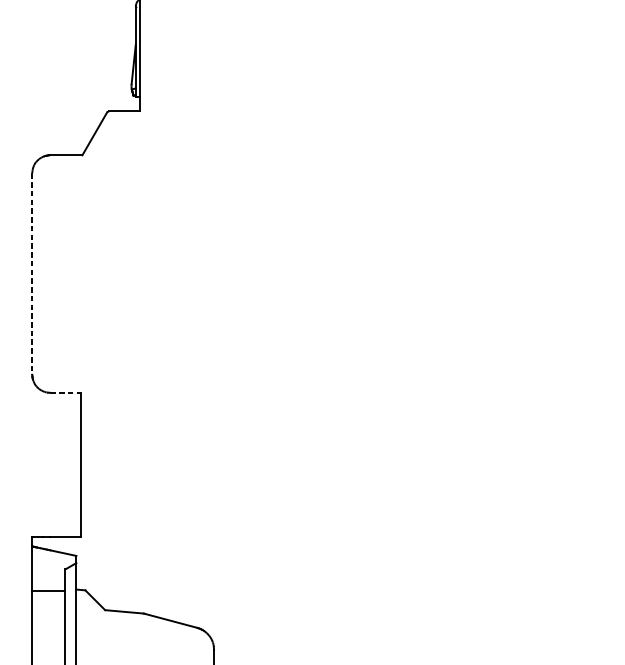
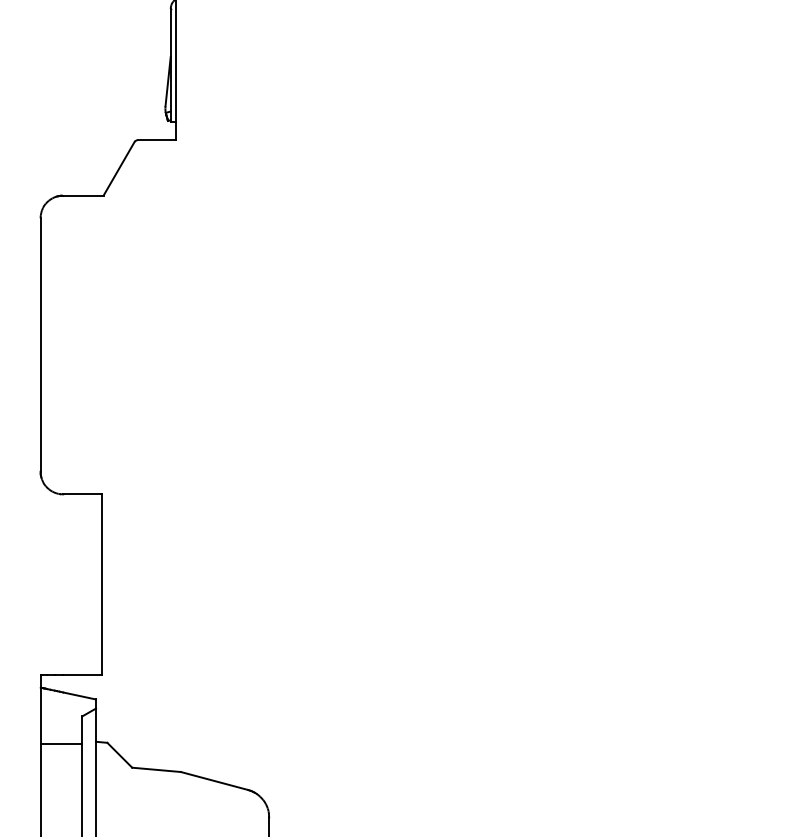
line: (32, 274) -> (40, 345), dashed -> solid
line: (65, 392) -> (82, 494), dashed -> solid

